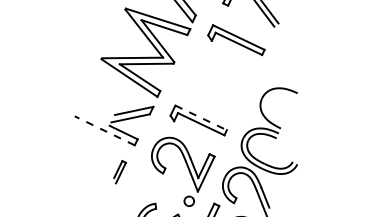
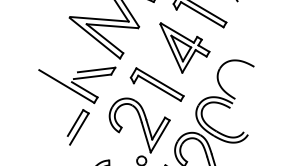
part: (222, 80) -> (183, 48), added
line: (201, 117) -> (160, 81), dashed -> solid
line: (104, 130) -> (66, 86), dashed -> solid
part: (119, 171) -> (77, 126), size x1.67

